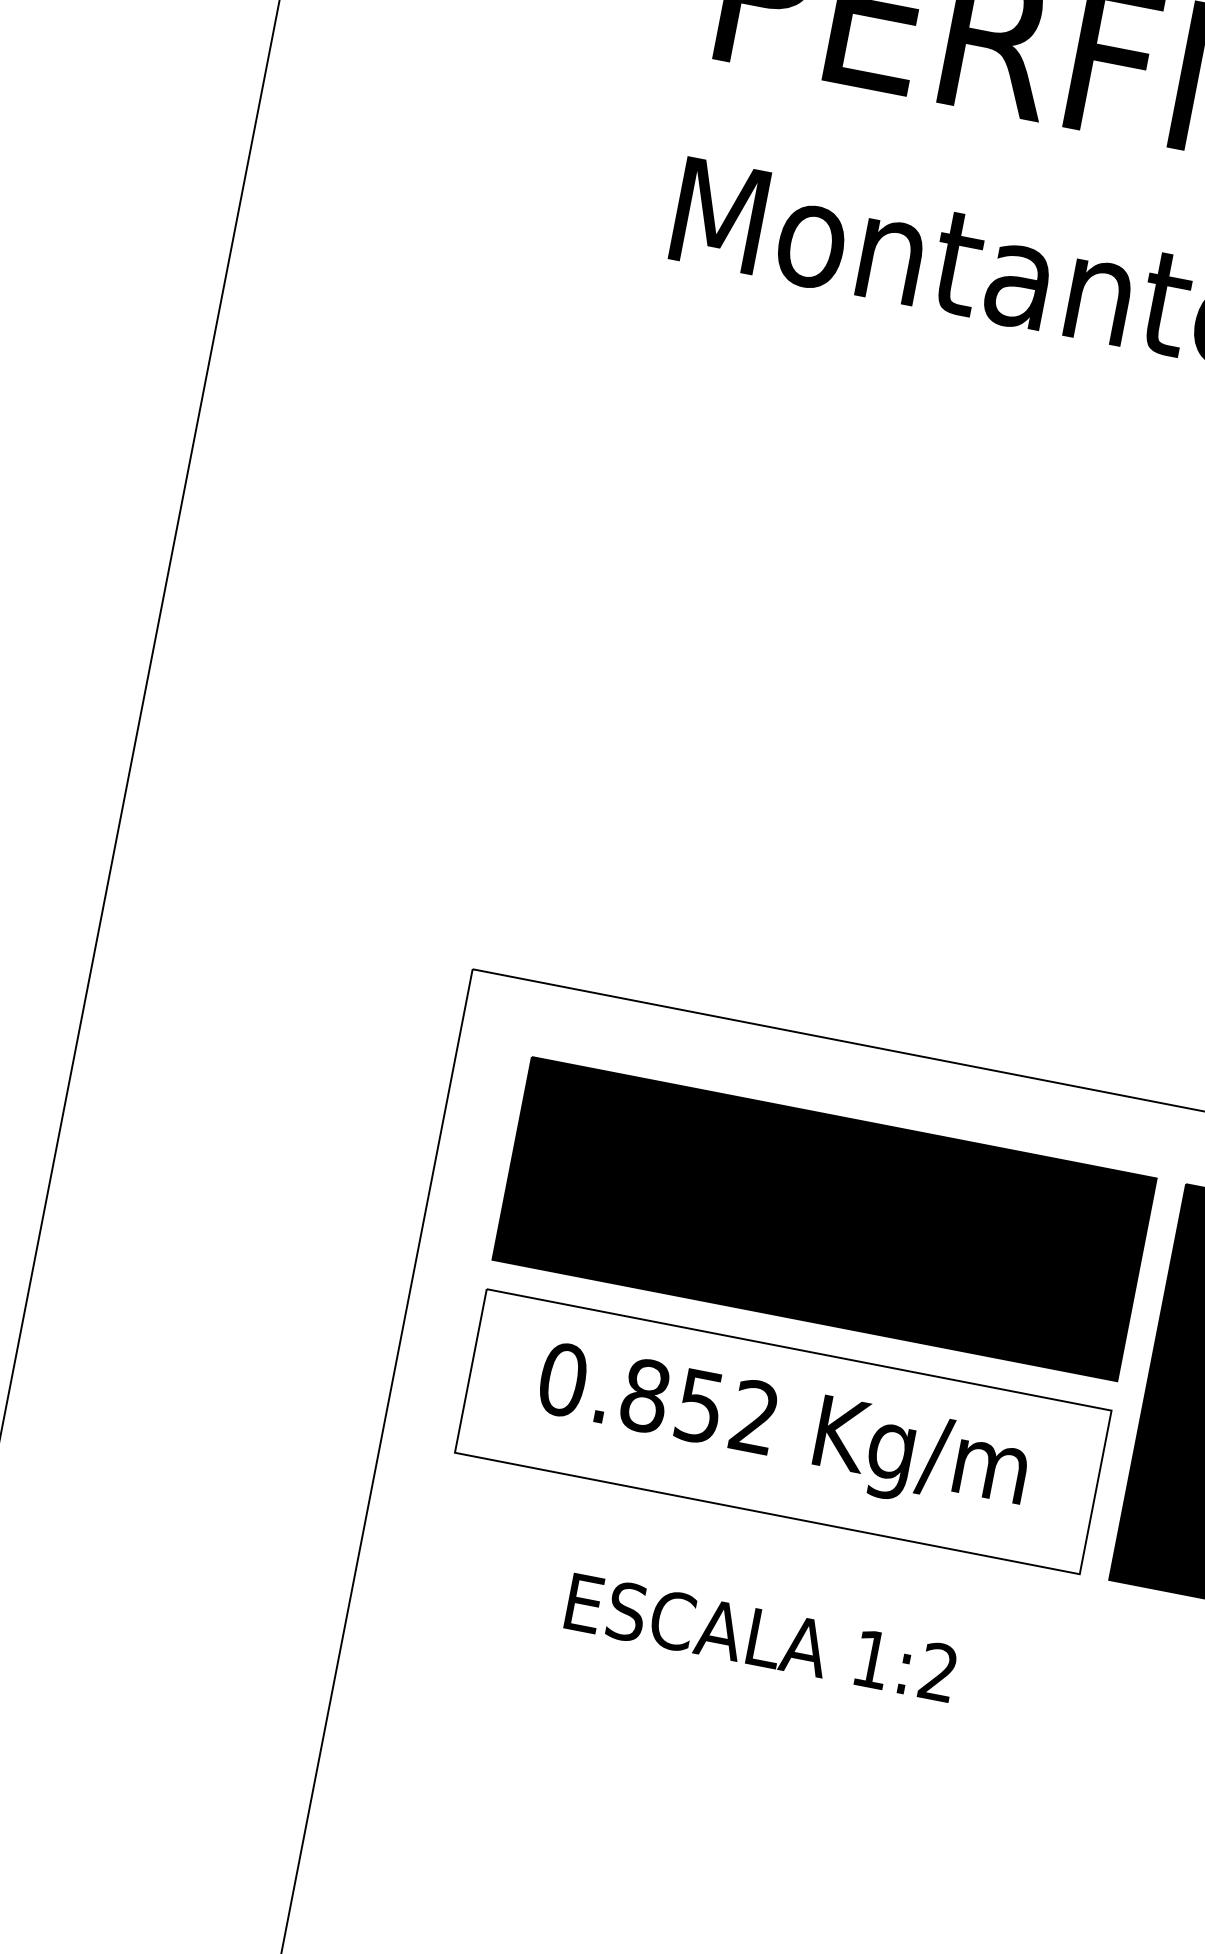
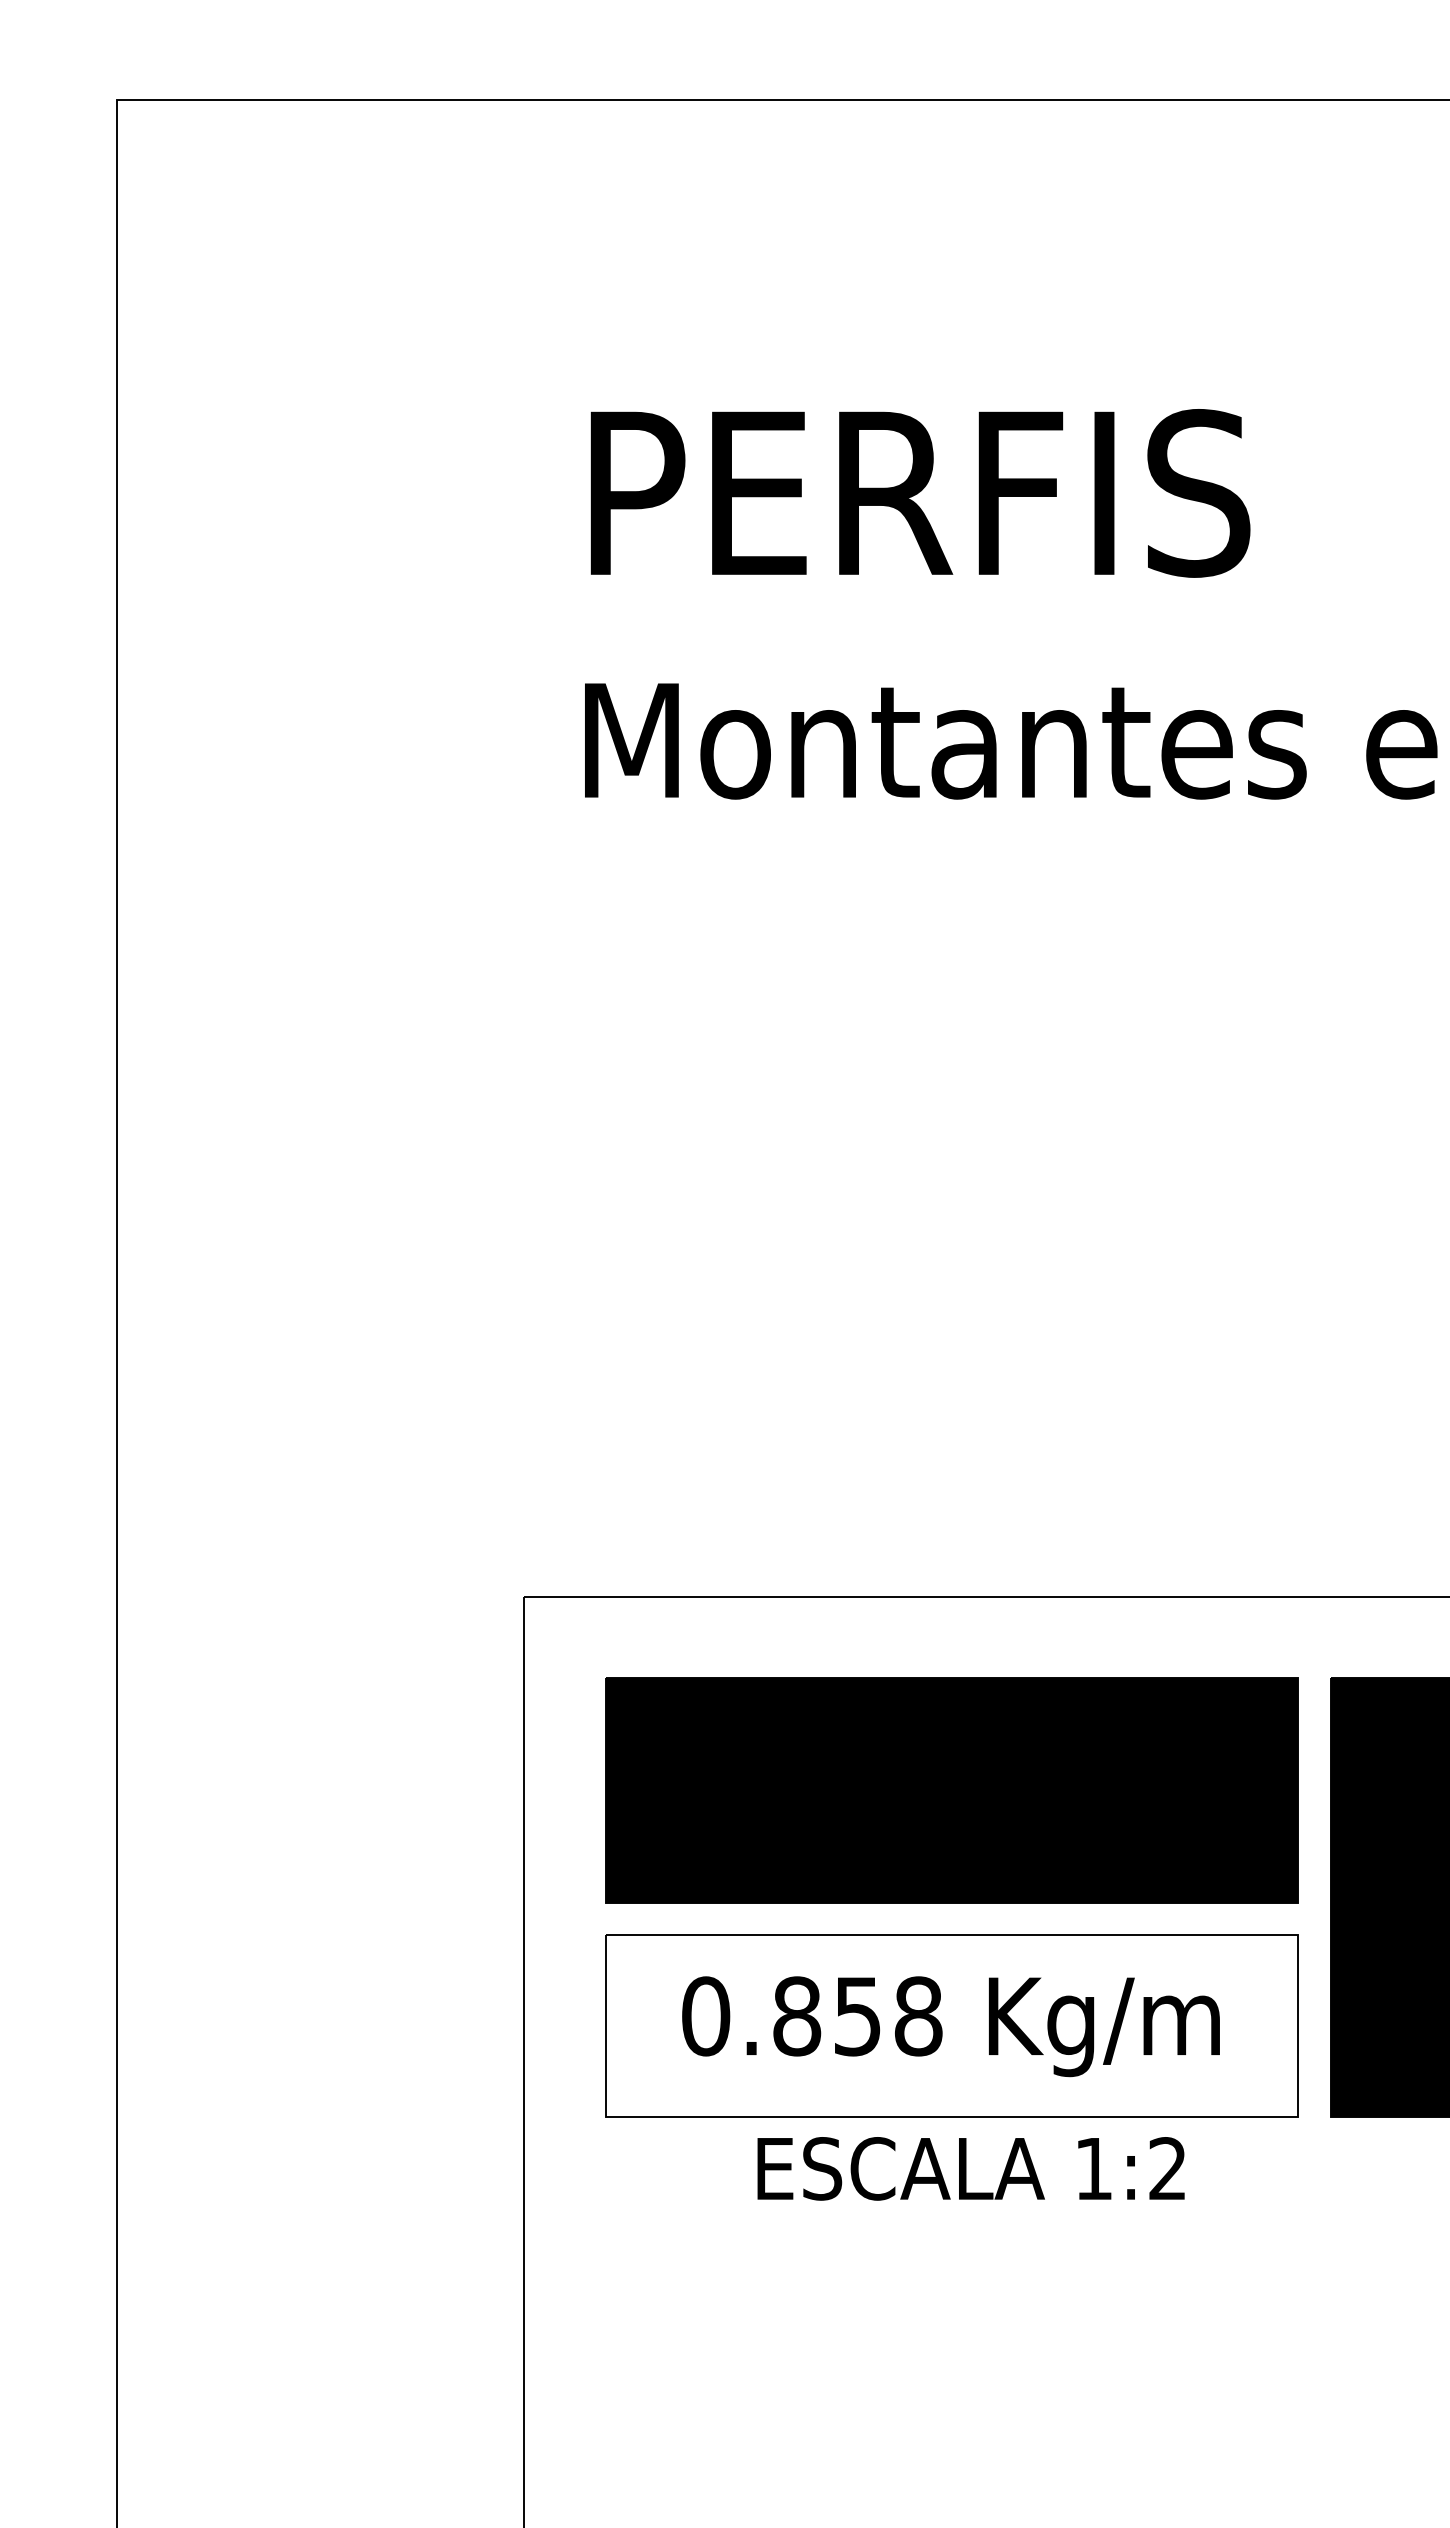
text: (754, 1417) -> (918, 2016), 0.852 -> 0.858
text: (760, 1637) -> (970, 2168), moved

